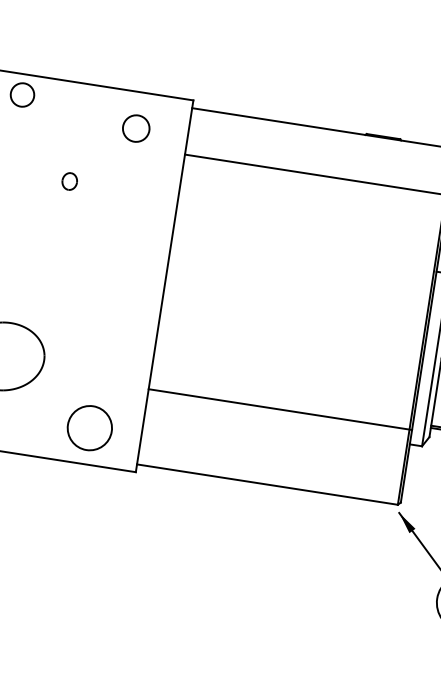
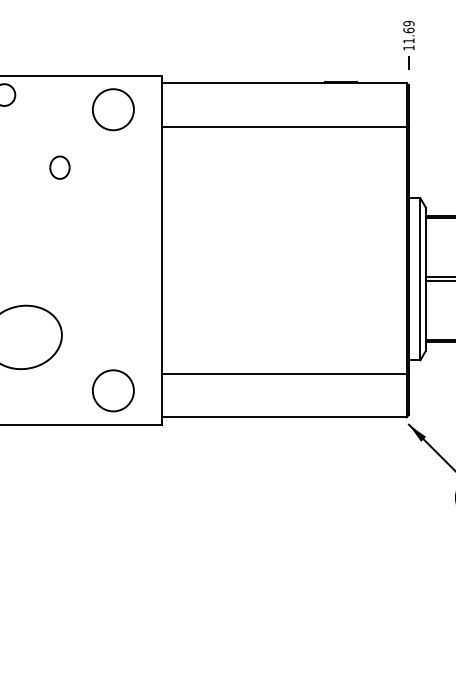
circle: (135, 128) -> (112, 109), size x1.67
part: (69, 181) -> (59, 167), size x1.43
line: (279, 409) -> (284, 373), moved

